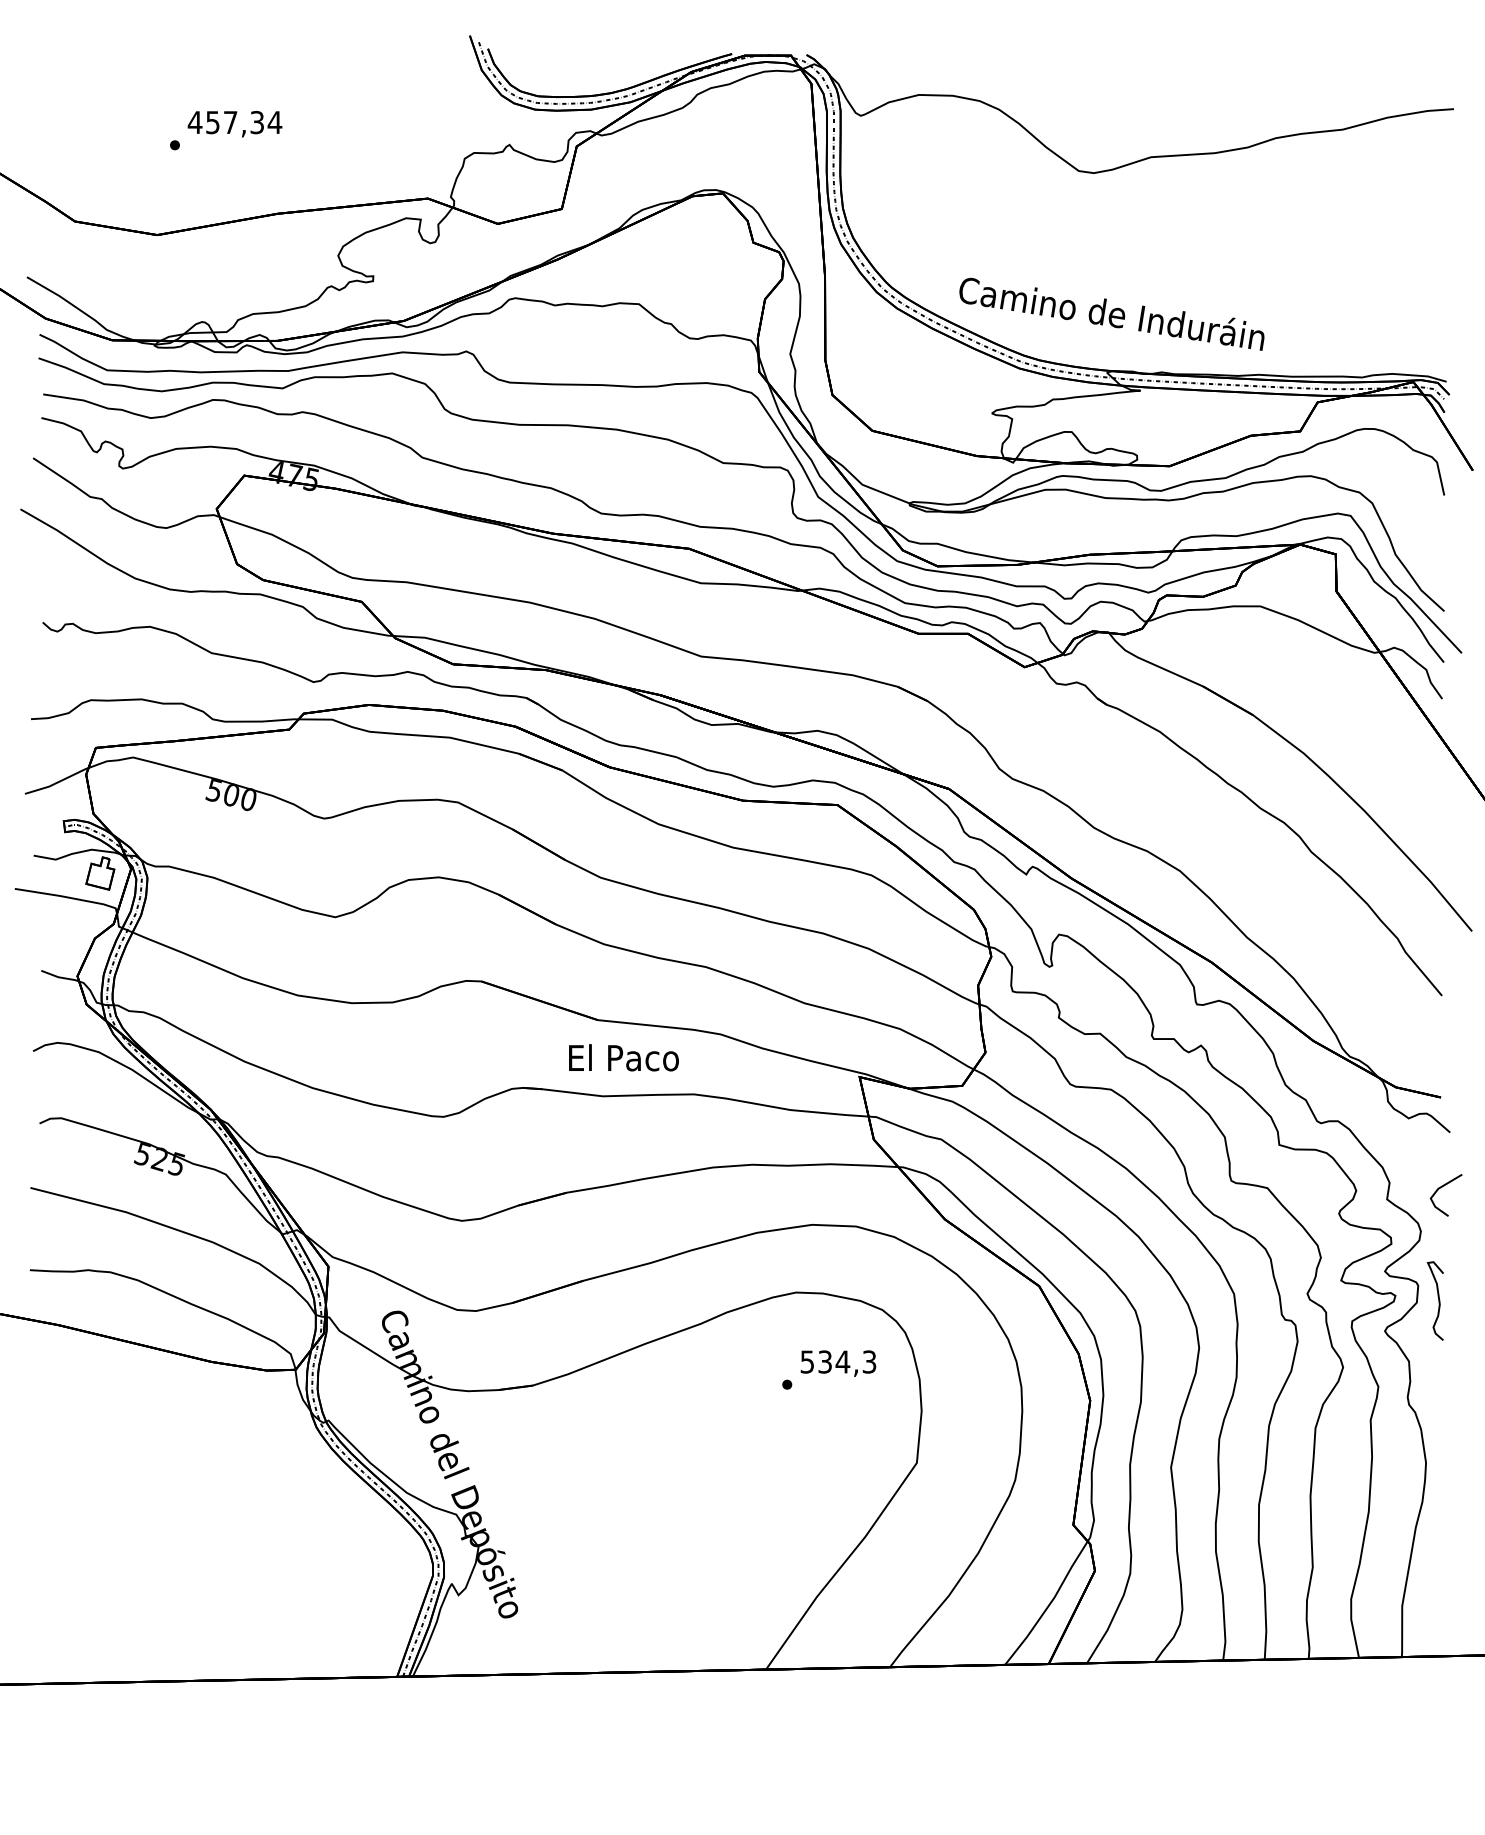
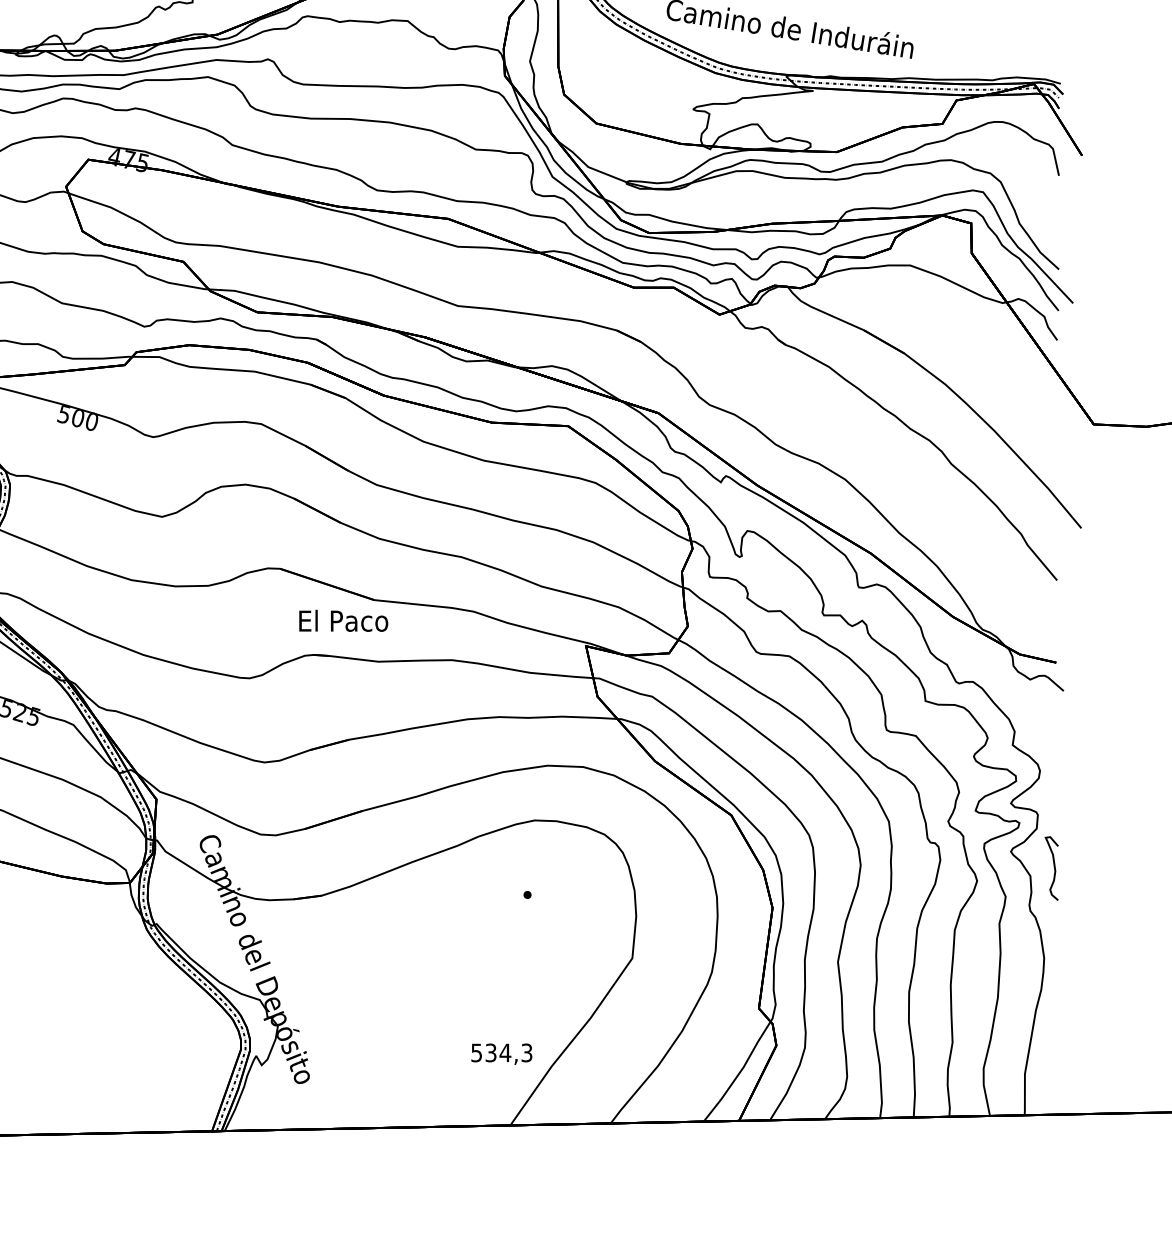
text: (623, 1057) -> (343, 620), moved
line: (1439, 1189) -> (1055, 737), removed
curve: (1438, 1300) -> (1054, 868), moved
text: (838, 1363) -> (501, 1054), moved

